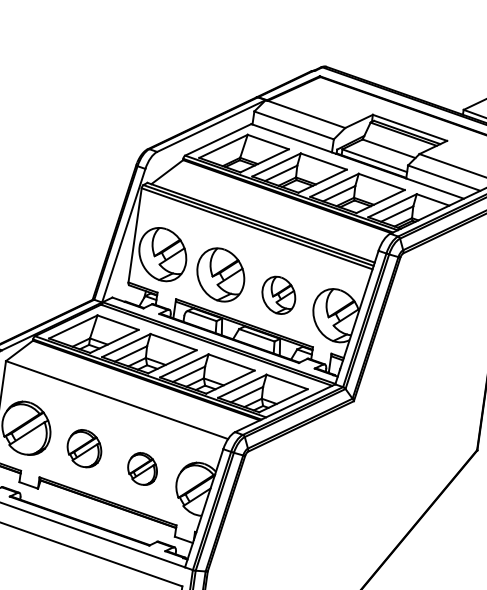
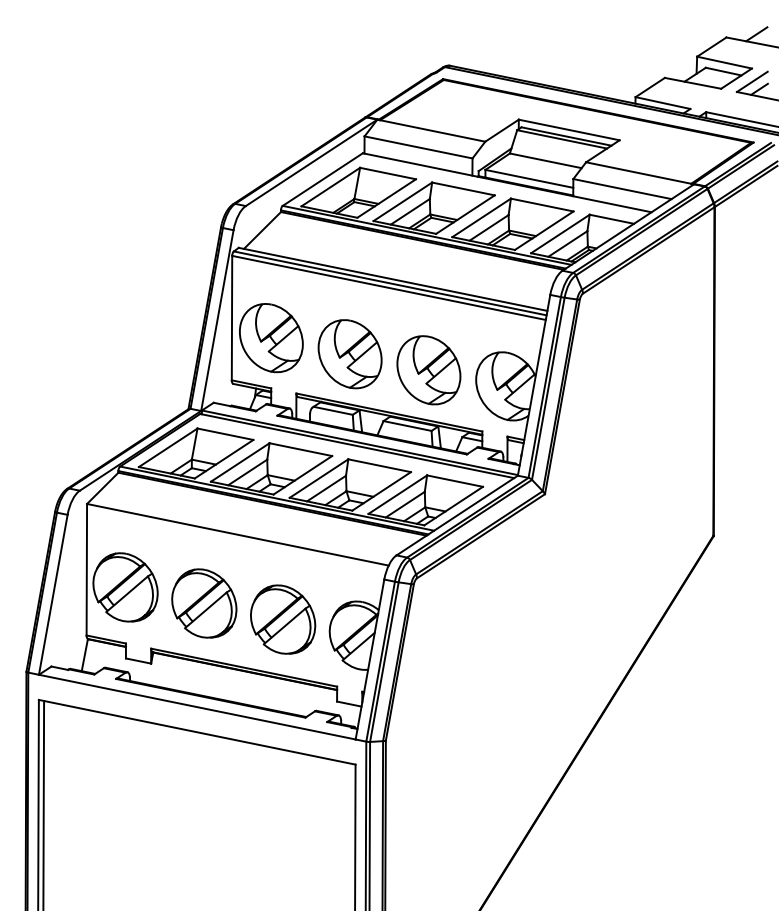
part: (278, 295) -> (428, 370), size x1.43
part: (84, 448) -> (204, 603), size x1.43
part: (142, 468) -> (283, 619), size x1.67

